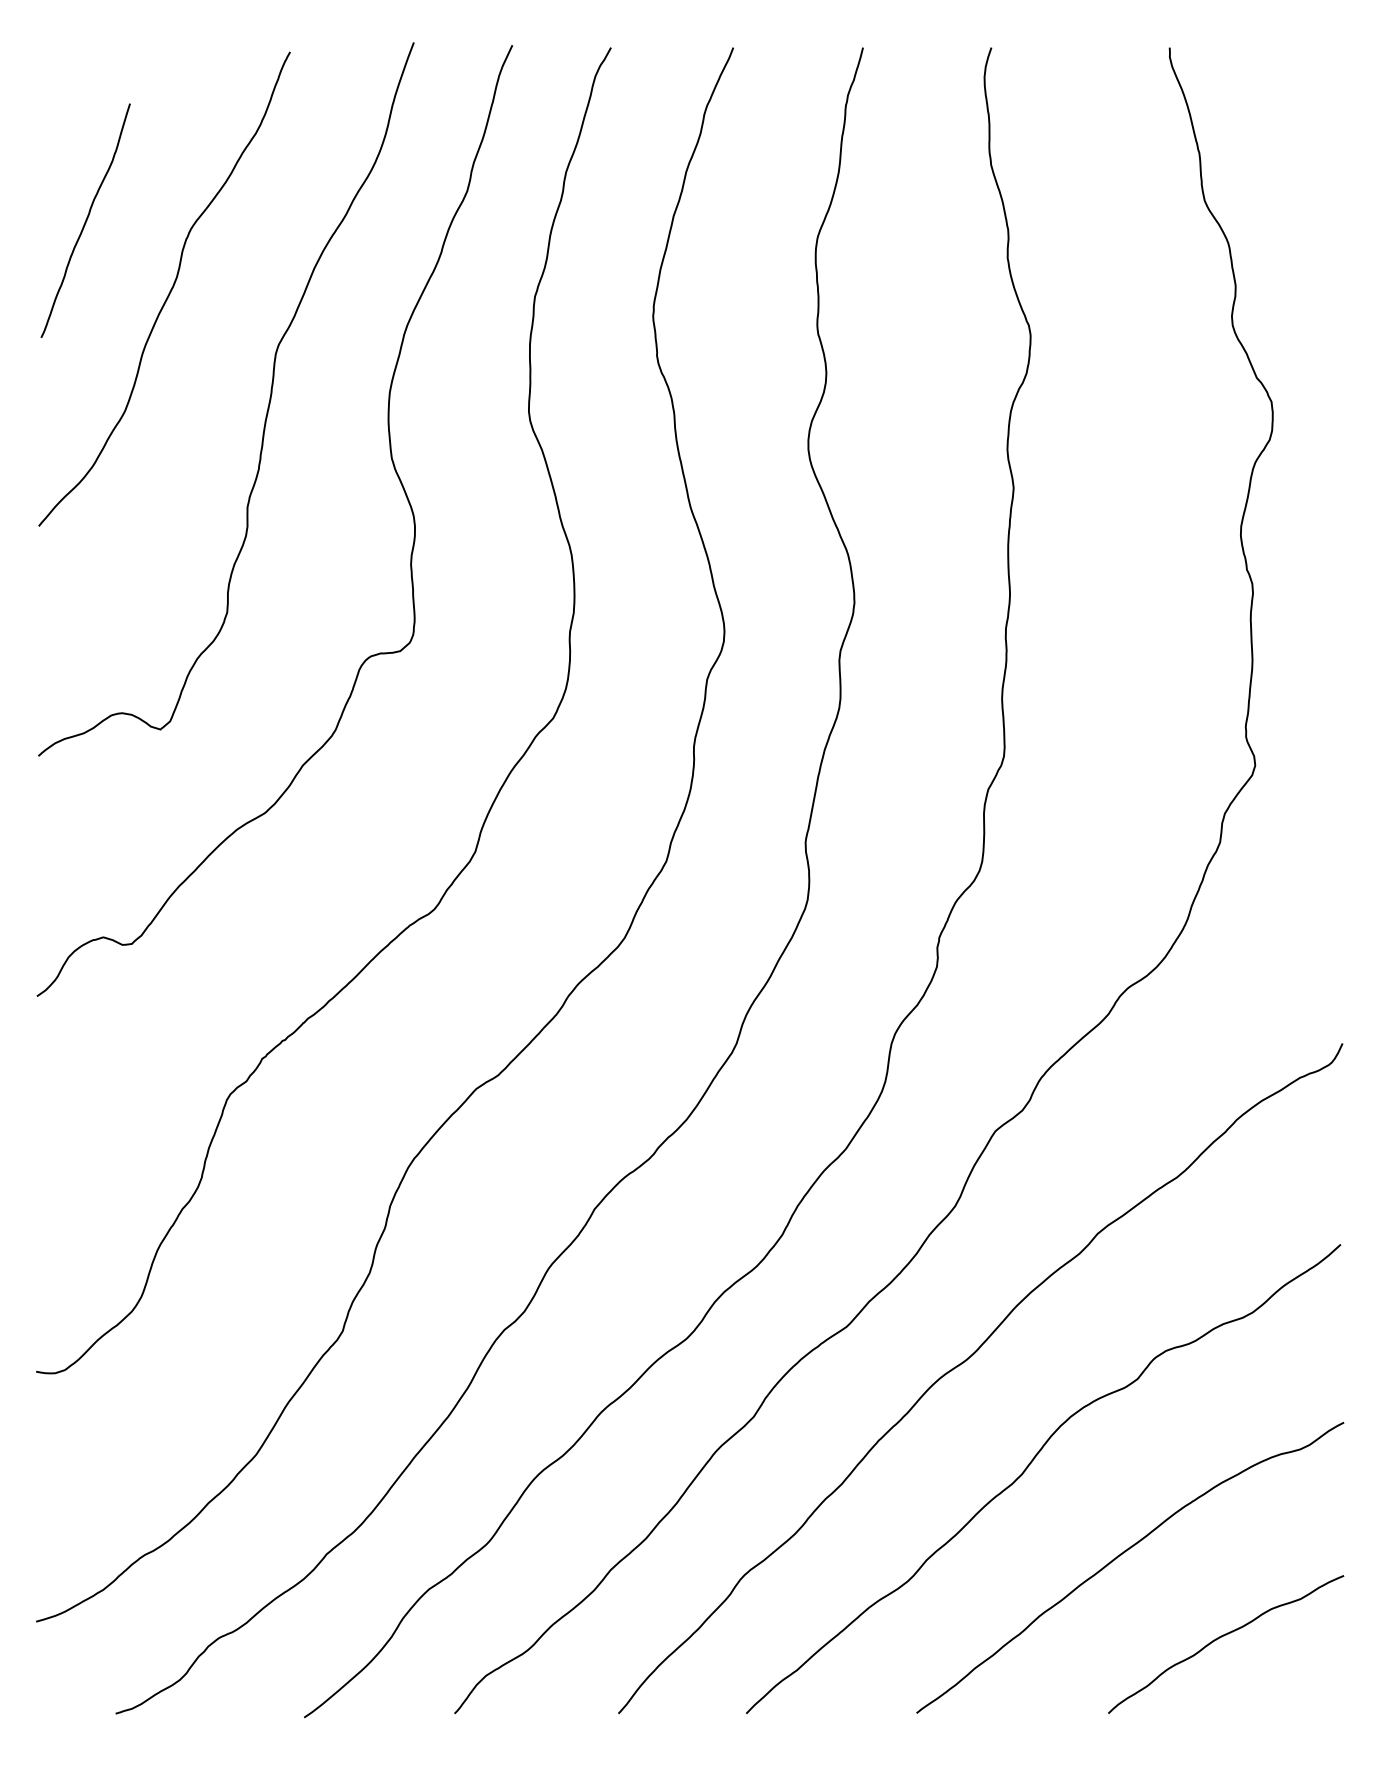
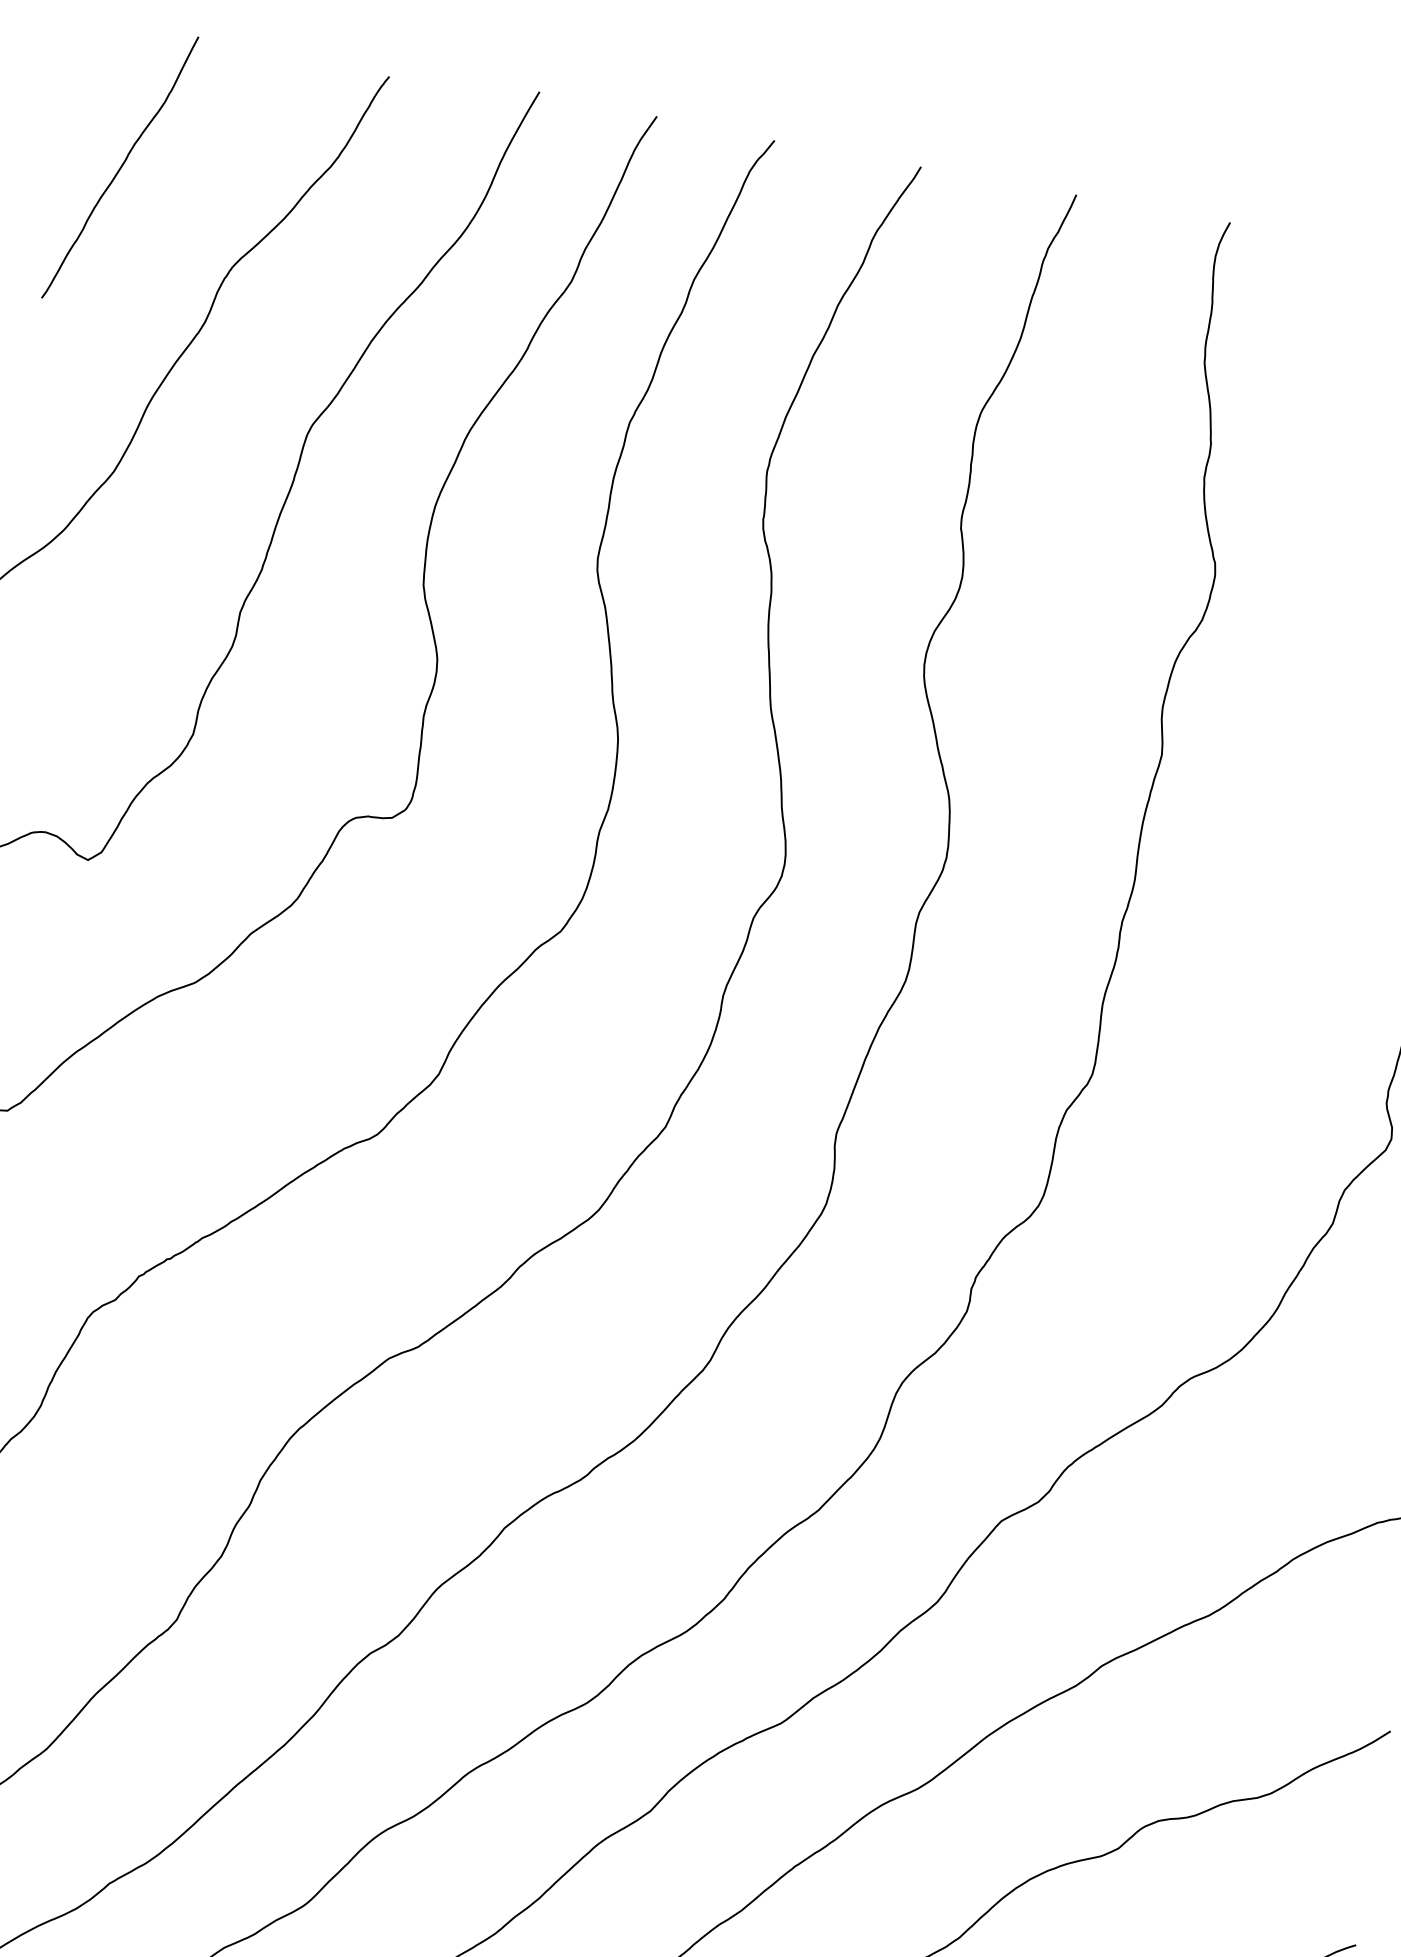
curve: (85, 220) -> (119, 167), moved

